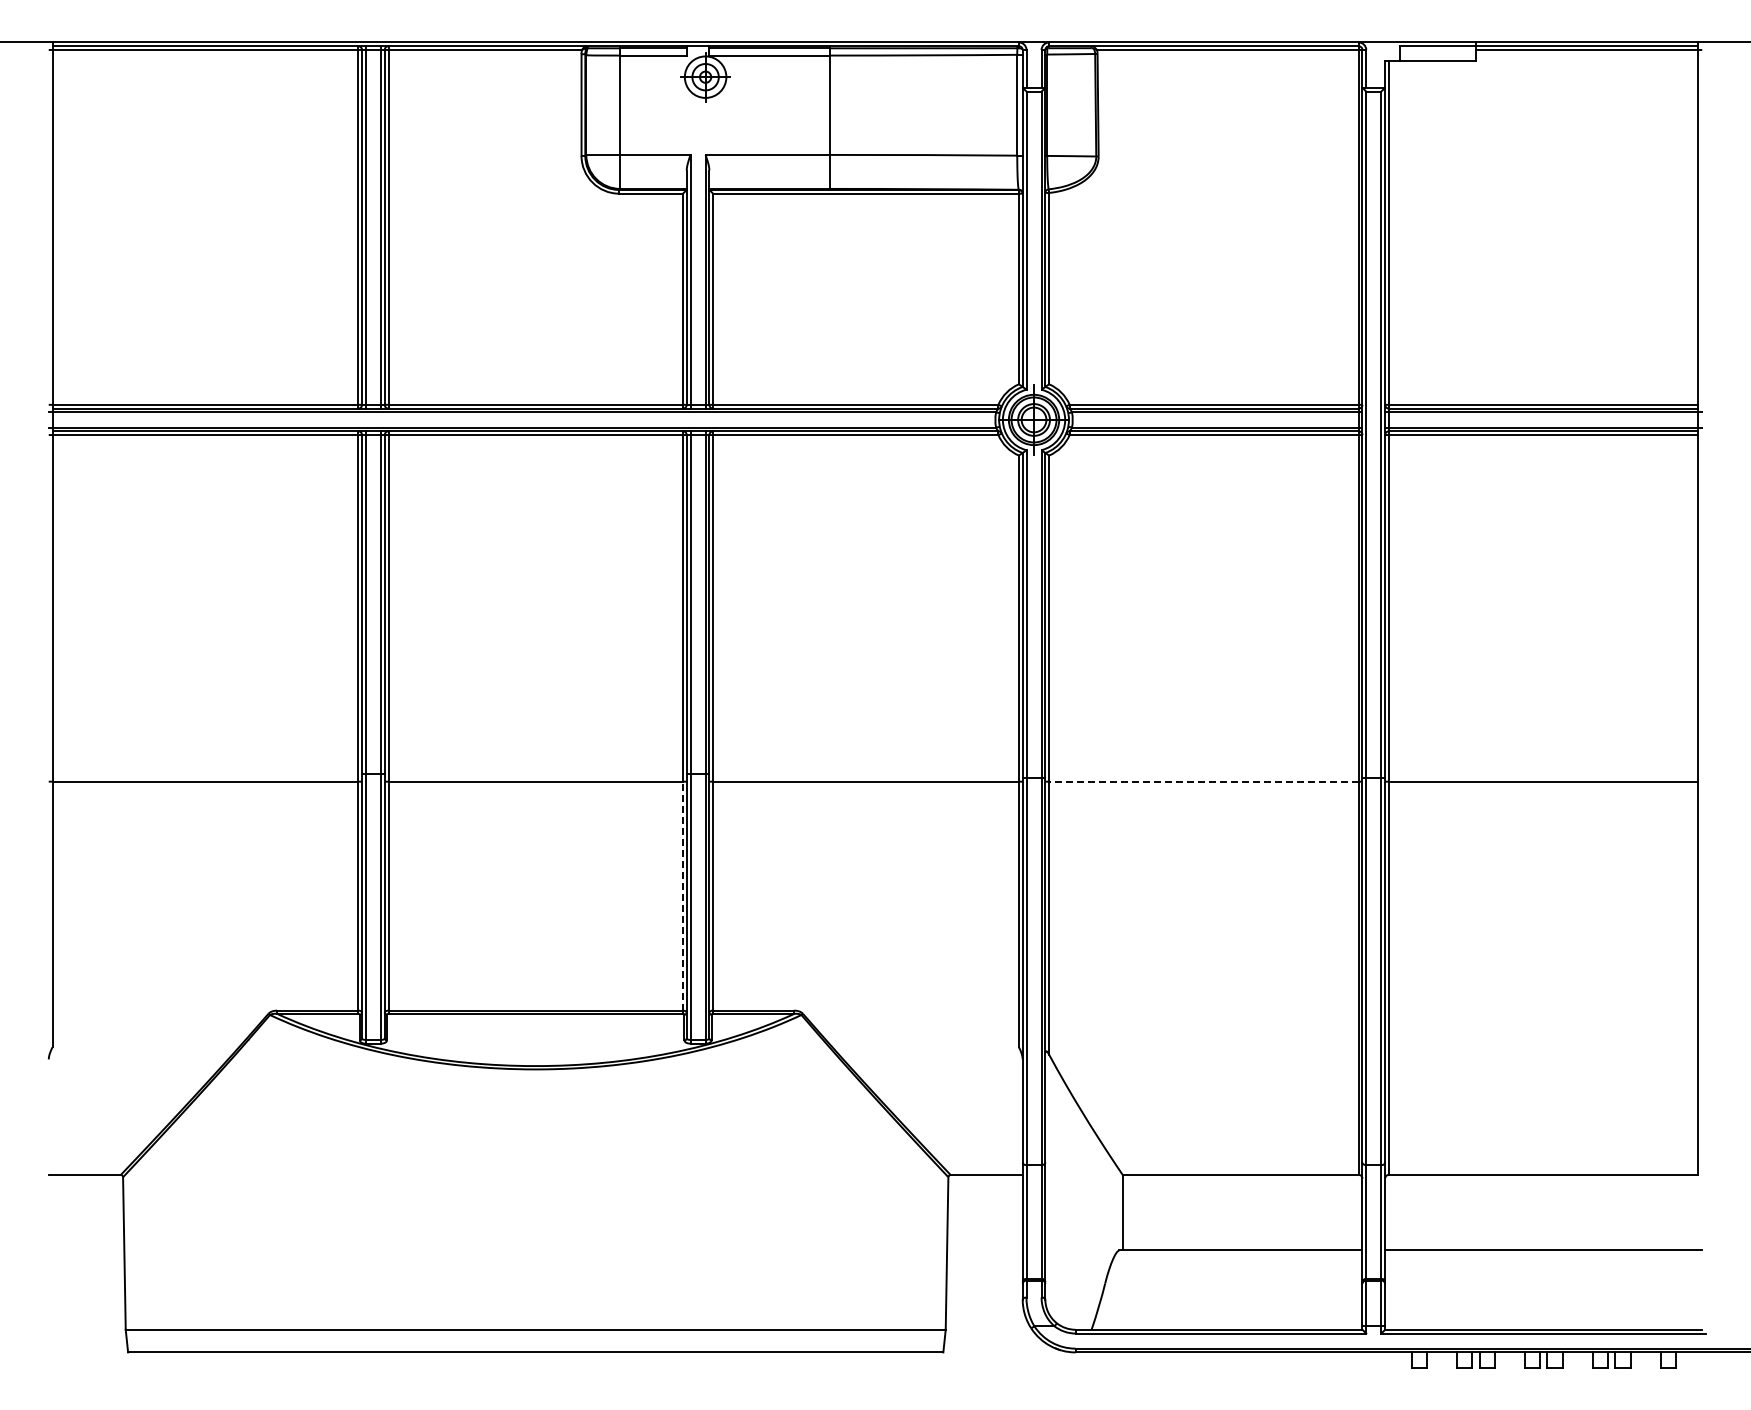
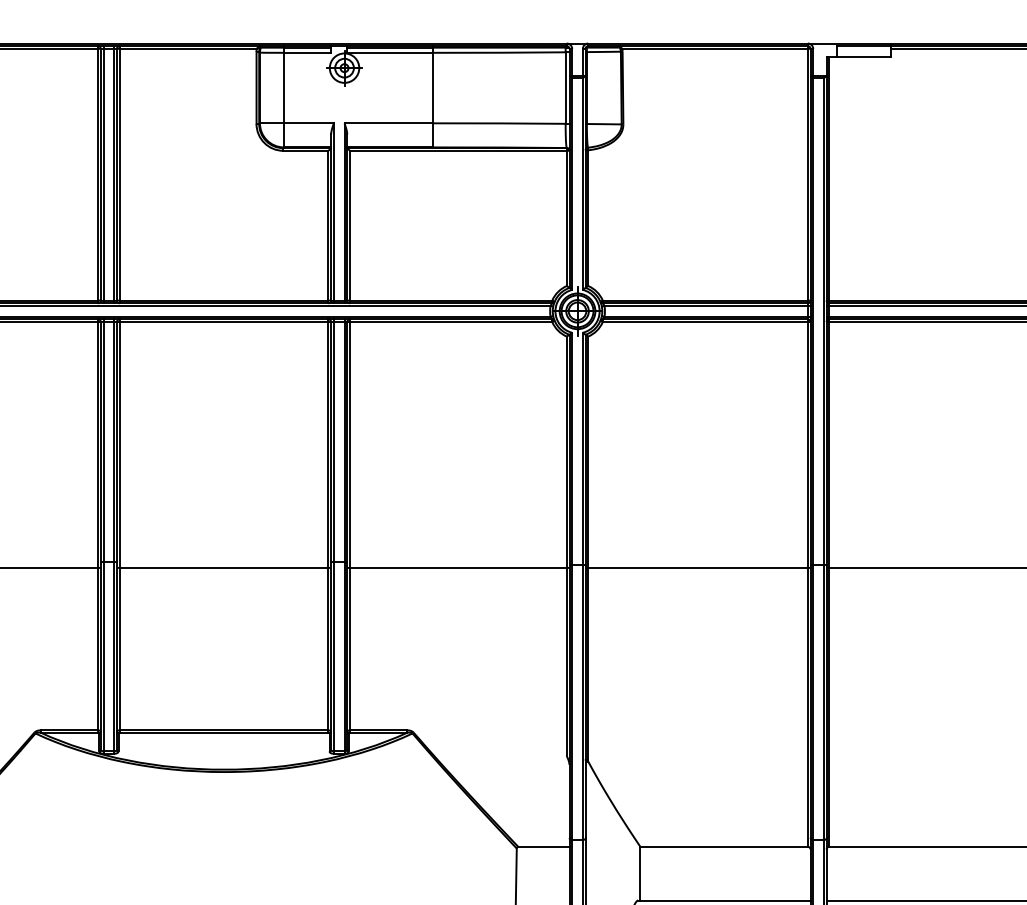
line: (1203, 781) -> (697, 567), dashed -> solid
line: (682, 895) -> (328, 648), dashed -> solid

